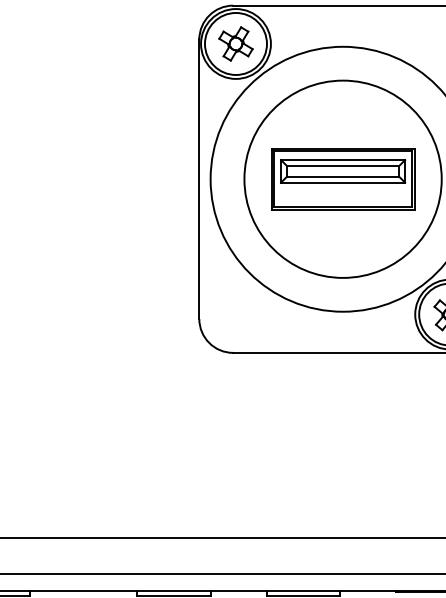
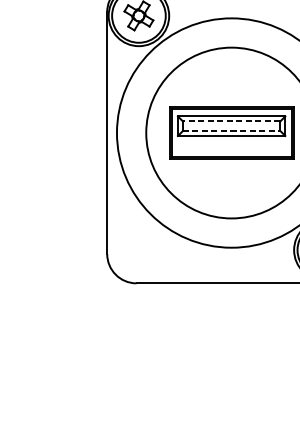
line: (342, 165) -> (231, 121), solid -> dashed
line: (343, 177) -> (232, 131), solid -> dashed

